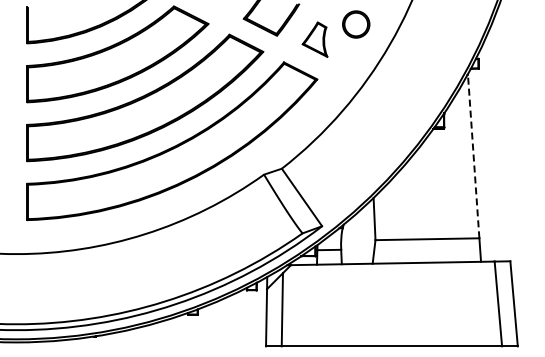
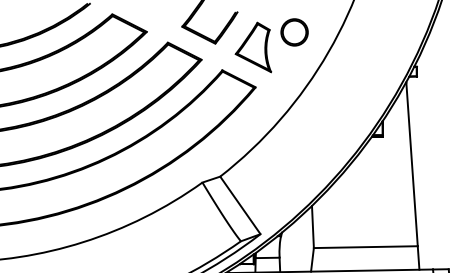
part: (314, 39) -> (252, 47), size x1.43
line: (473, 156) -> (411, 164), dashed -> solid

